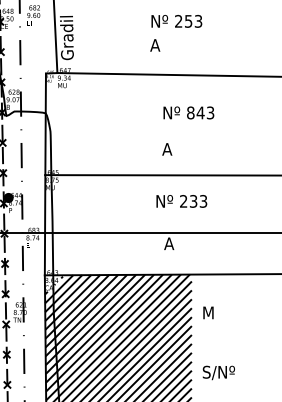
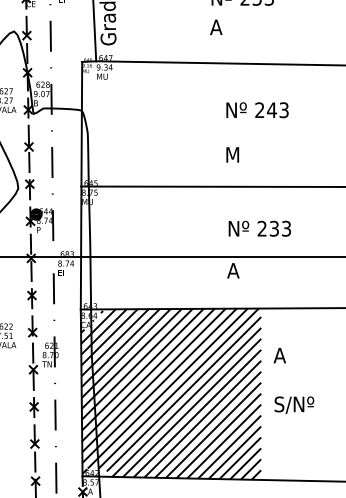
text: (190, 113) -> (259, 110), 843 -> 243
text: (167, 149) -> (231, 154), A -> M
text: (181, 201) -> (259, 228), moved
text: (207, 312) -> (280, 355), M -> A
text: (219, 373) -> (294, 405), moved

